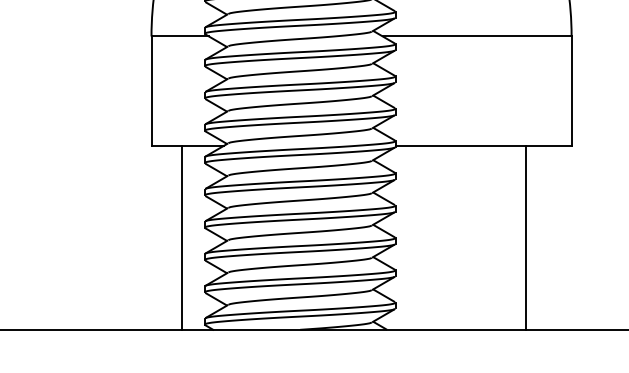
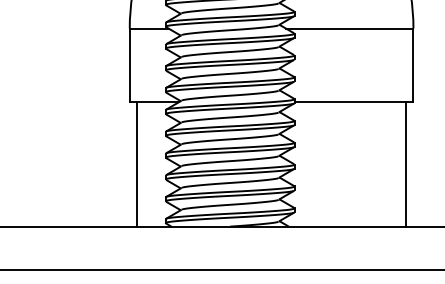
line: (182, 237) -> (137, 164), moved
line: (525, 237) -> (405, 164), moved

